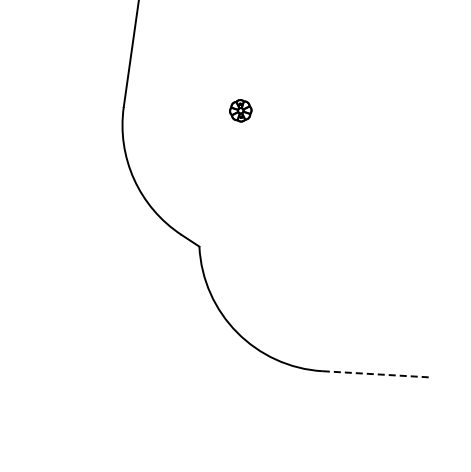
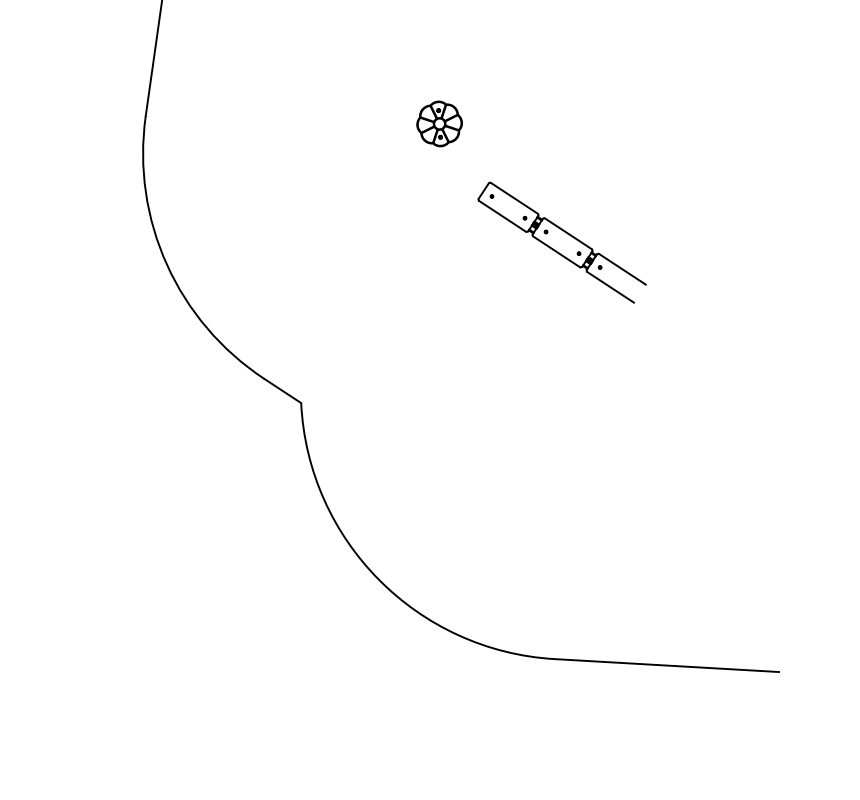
part: (240, 110) -> (439, 123), moved
part: (326, 168) -> (562, 242), added
line: (377, 374) -> (667, 665), dashed -> solid

